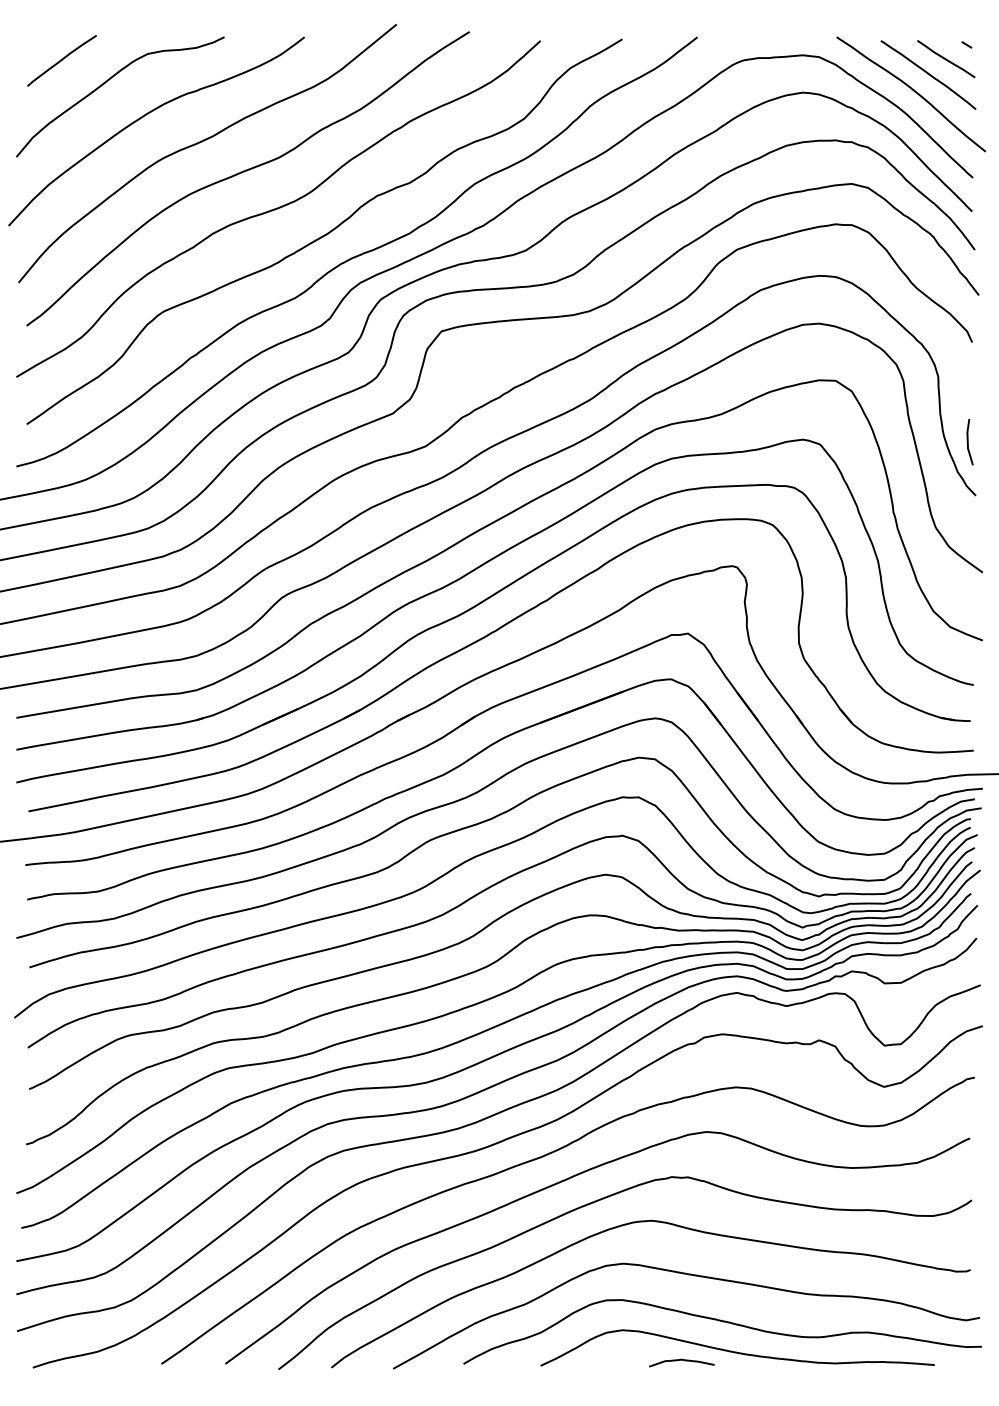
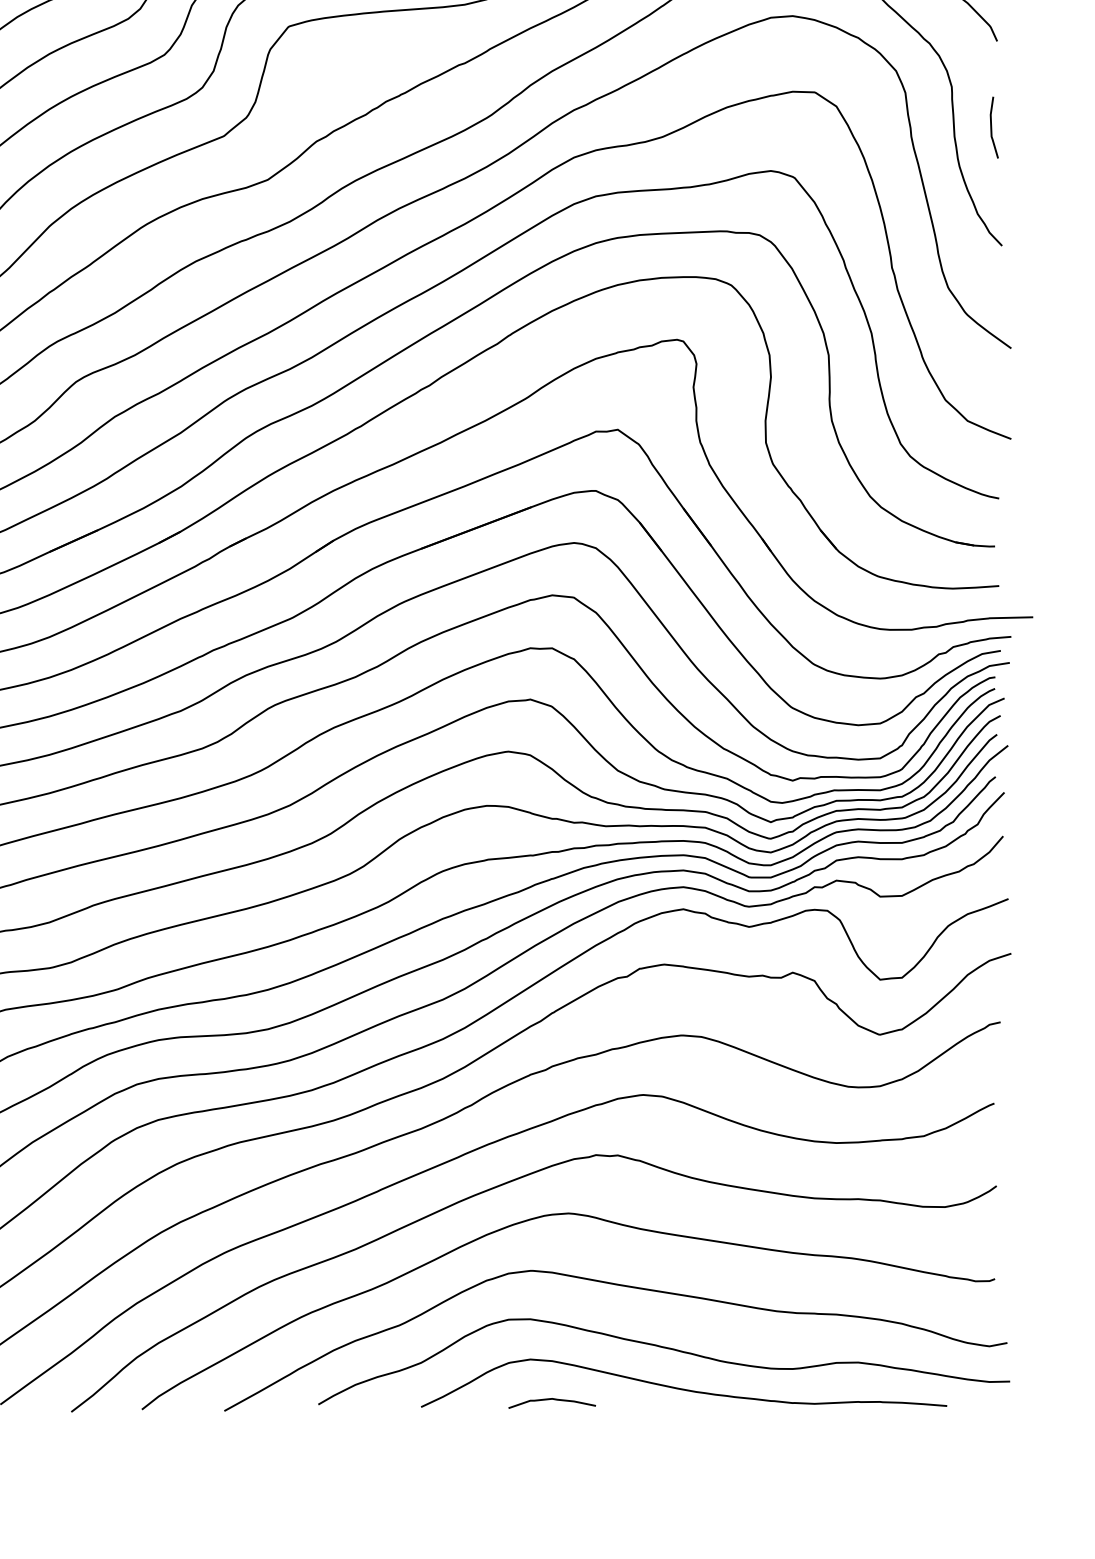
line: (968, 442) -> (992, 128), moved
curve: (681, 1360) -> (551, 1399), moved

